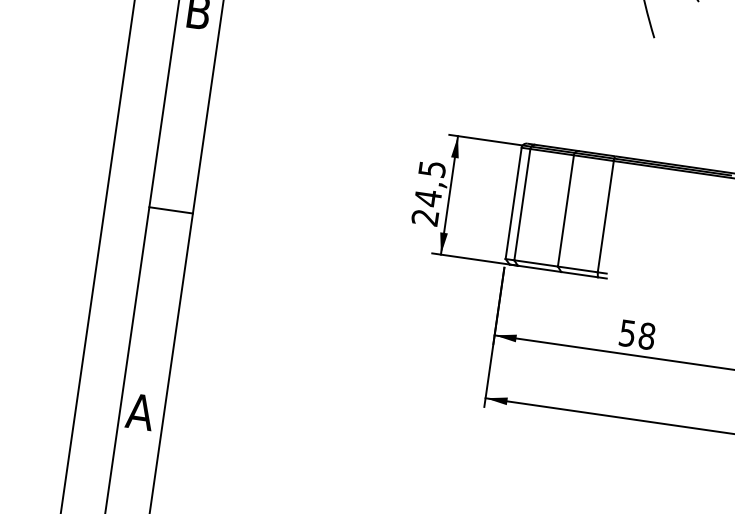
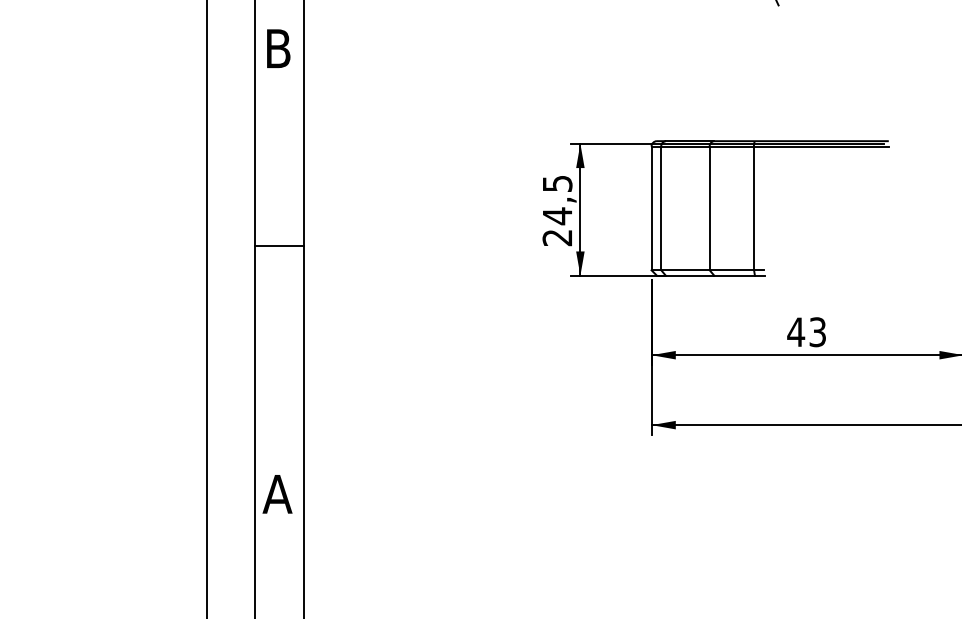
line: (171, 210) -> (279, 245), moved
text: (636, 335) -> (806, 332), 58 -> 43

